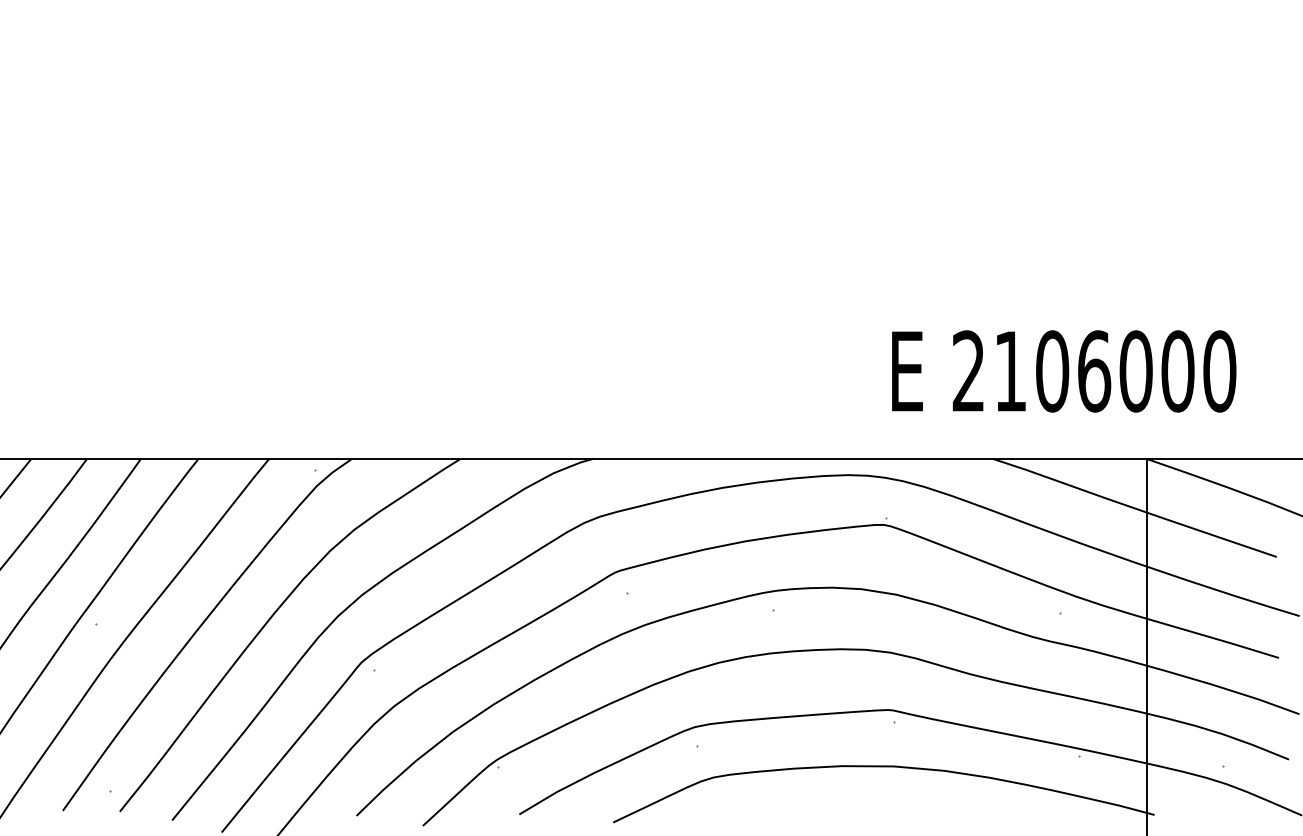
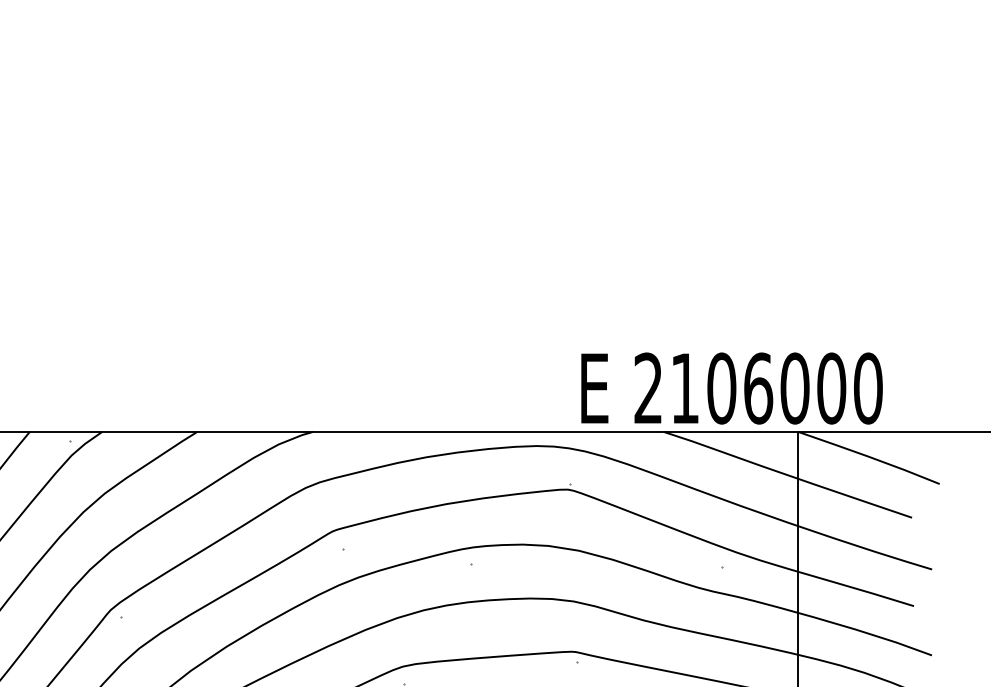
text: (1064, 371) -> (732, 388), moved

